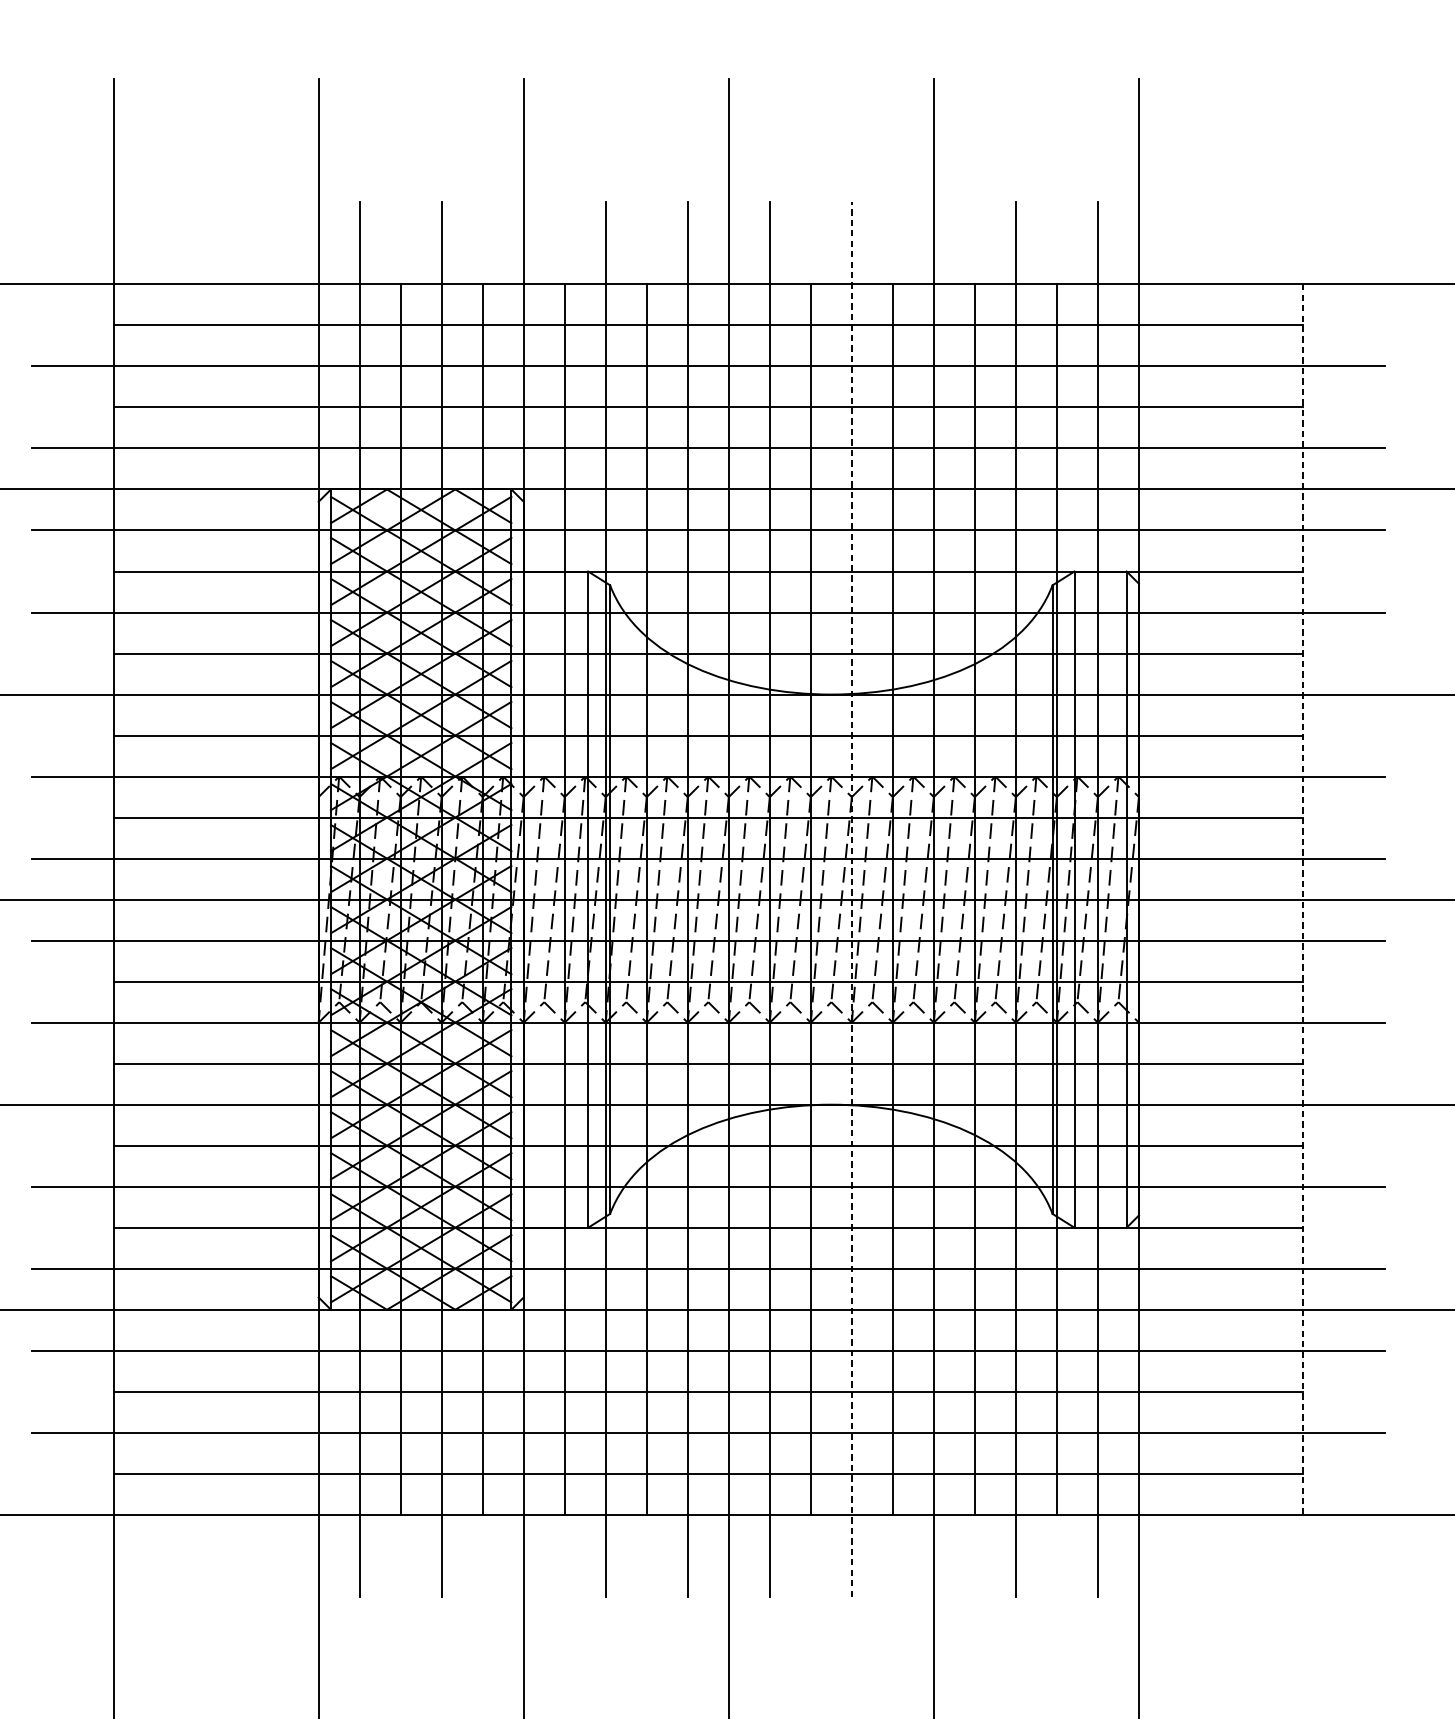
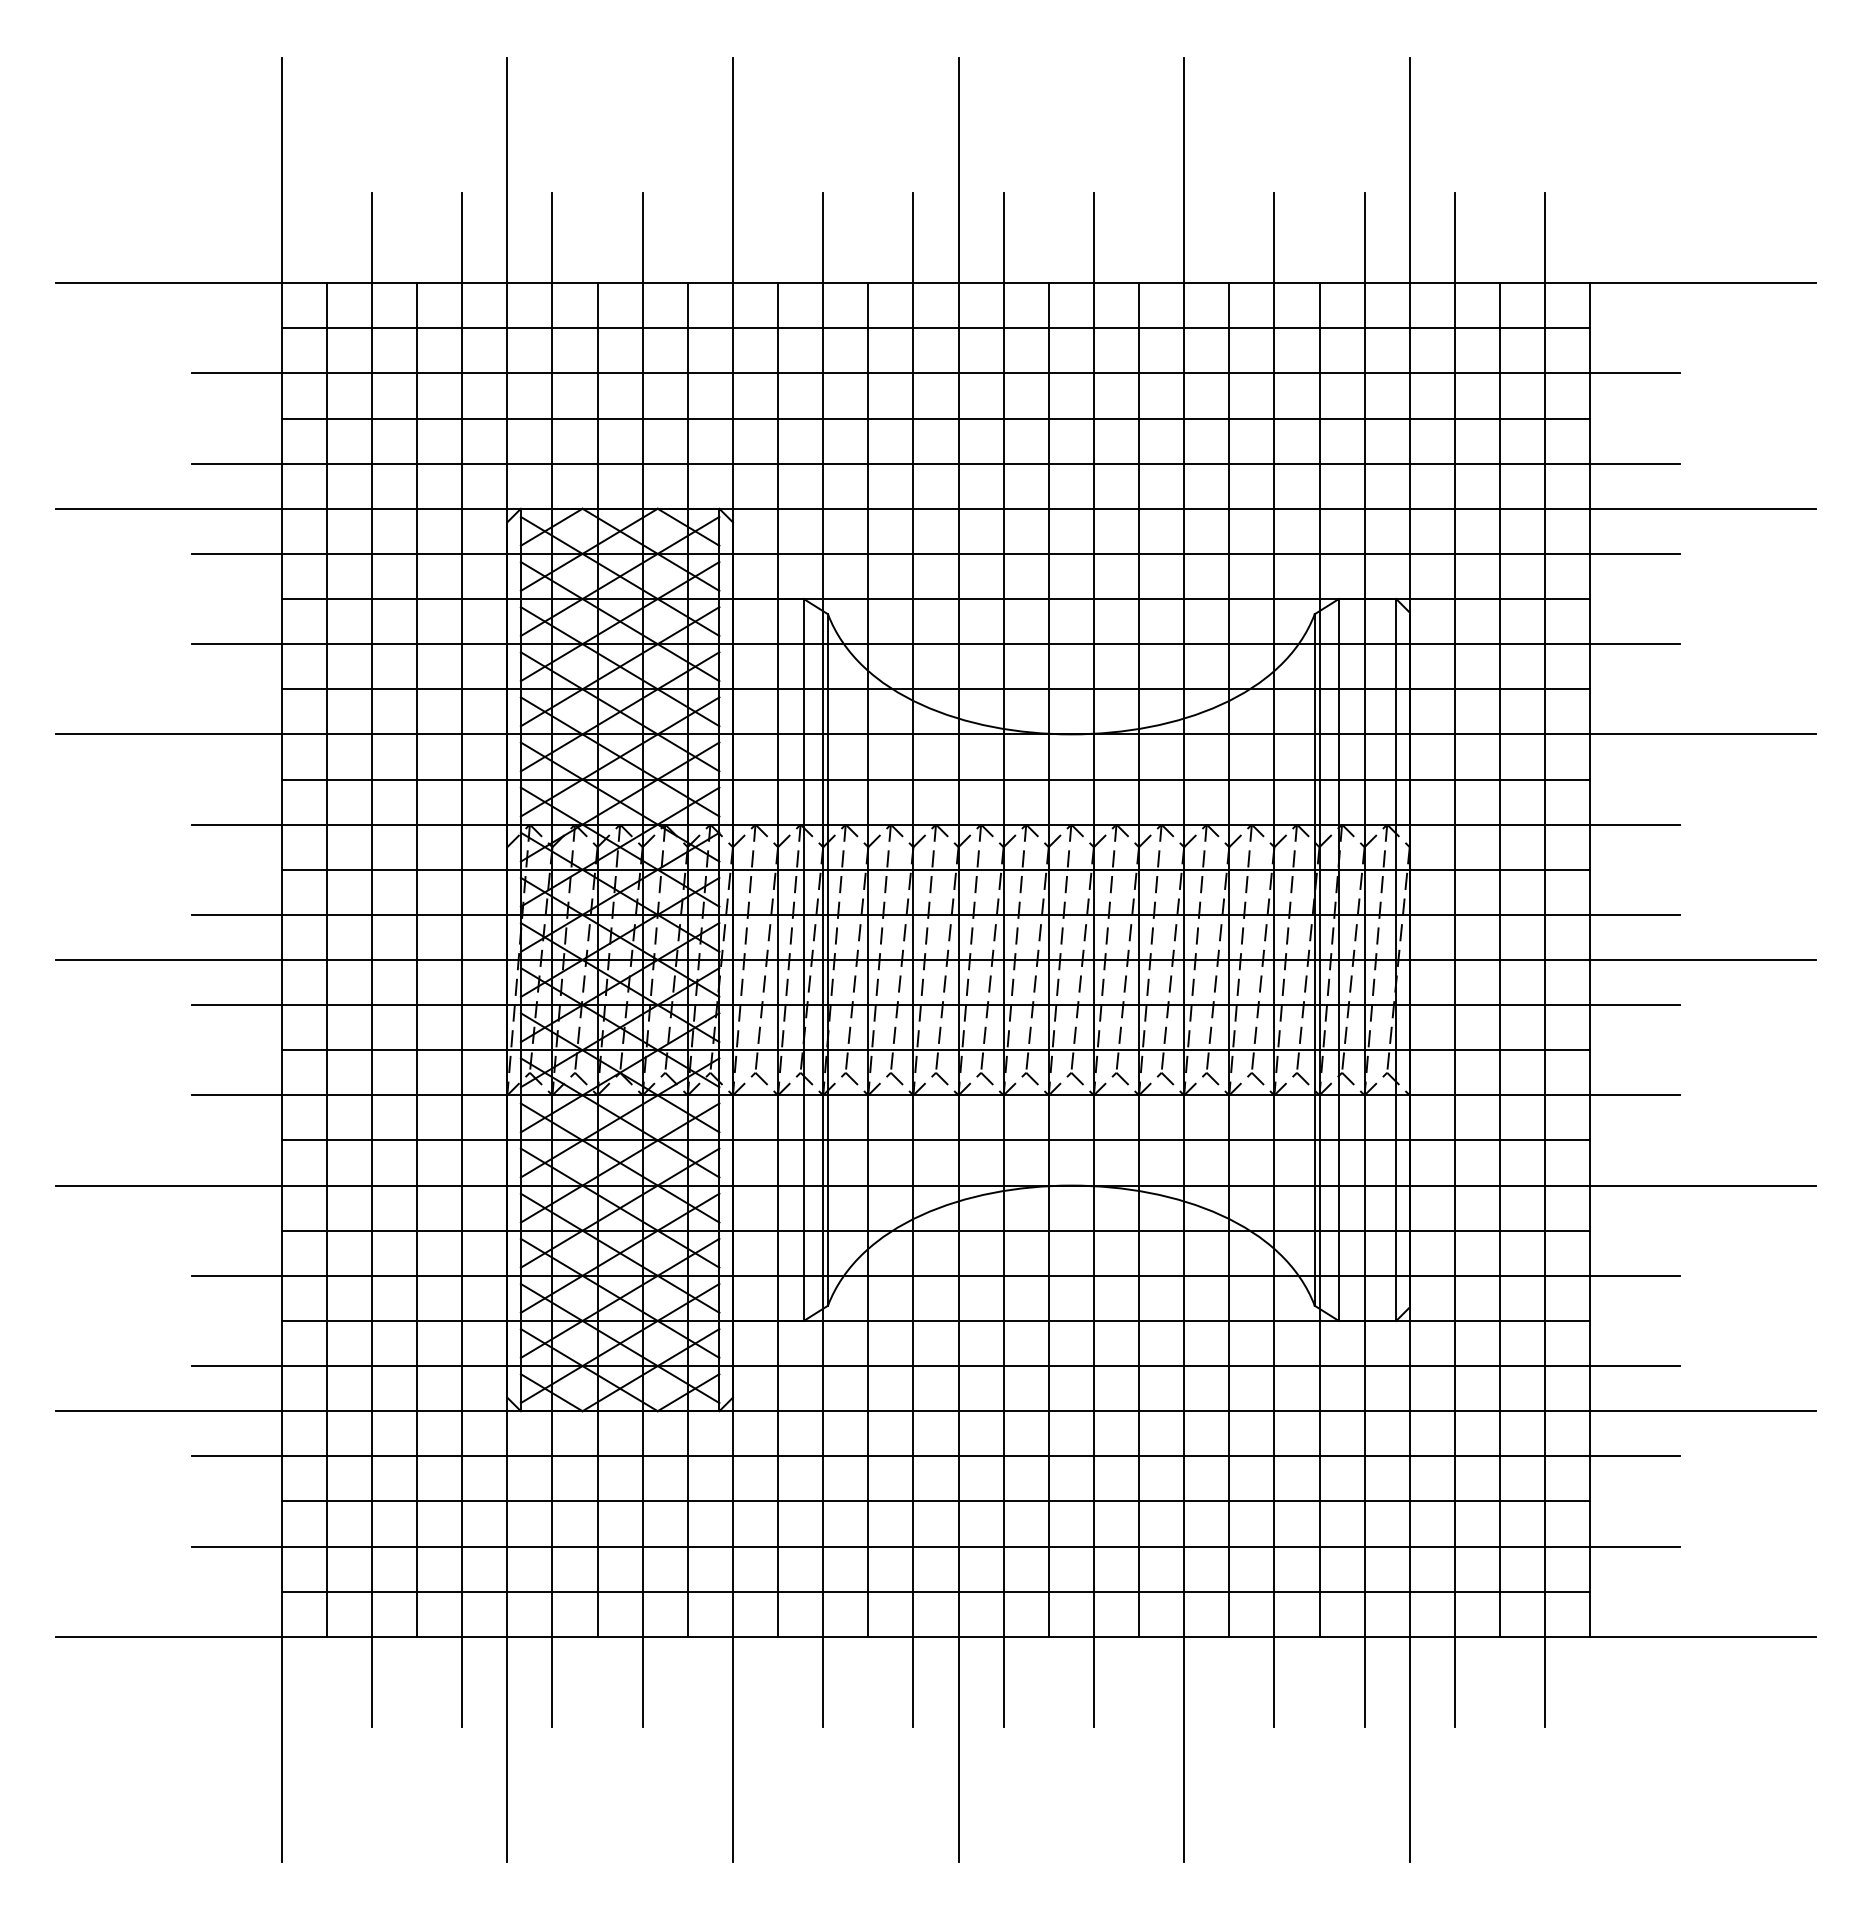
line: (154, 899) -> (326, 959), added
line: (196, 899) -> (372, 959), added
line: (236, 899) -> (417, 959), added
line: (277, 899) -> (462, 959), added
line: (851, 899) -> (1093, 959), dashed -> solid
line: (1179, 899) -> (1454, 959), added
line: (1221, 899) -> (1500, 959), added
line: (1262, 899) -> (1545, 959), added
line: (1303, 900) -> (1590, 960), dashed -> solid

